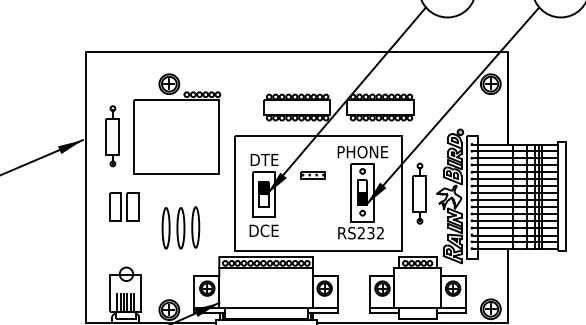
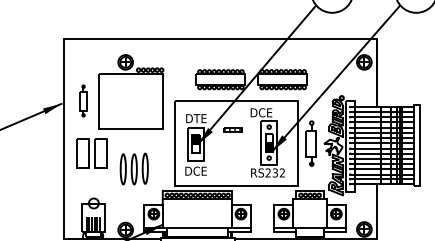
part: (111, 135) -> (82, 100), size x0.7
text: (363, 151) -> (269, 112), PHONE -> DCE
part: (124, 206) -> (92, 153), size x1.4

